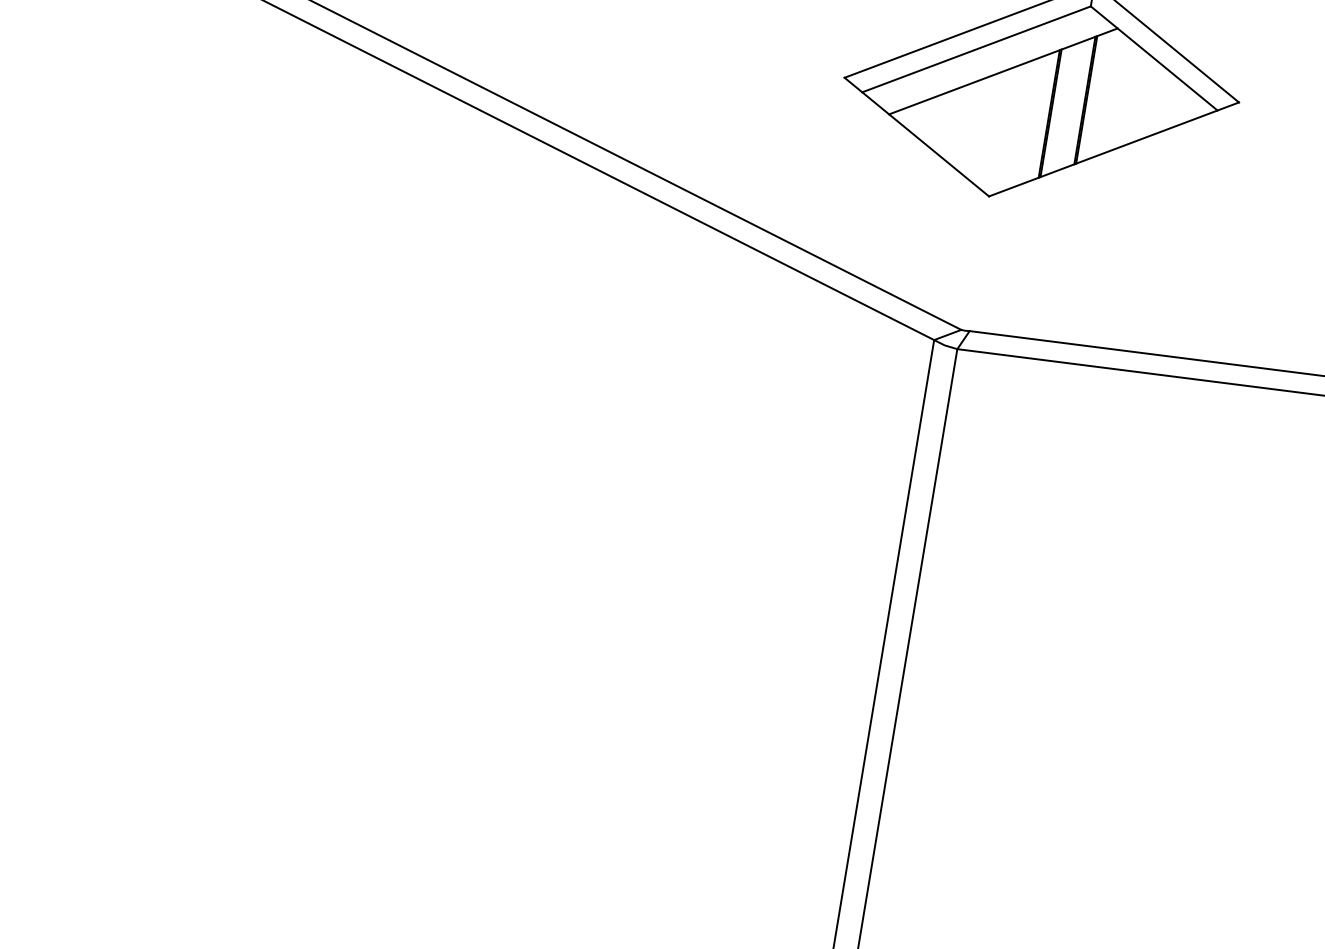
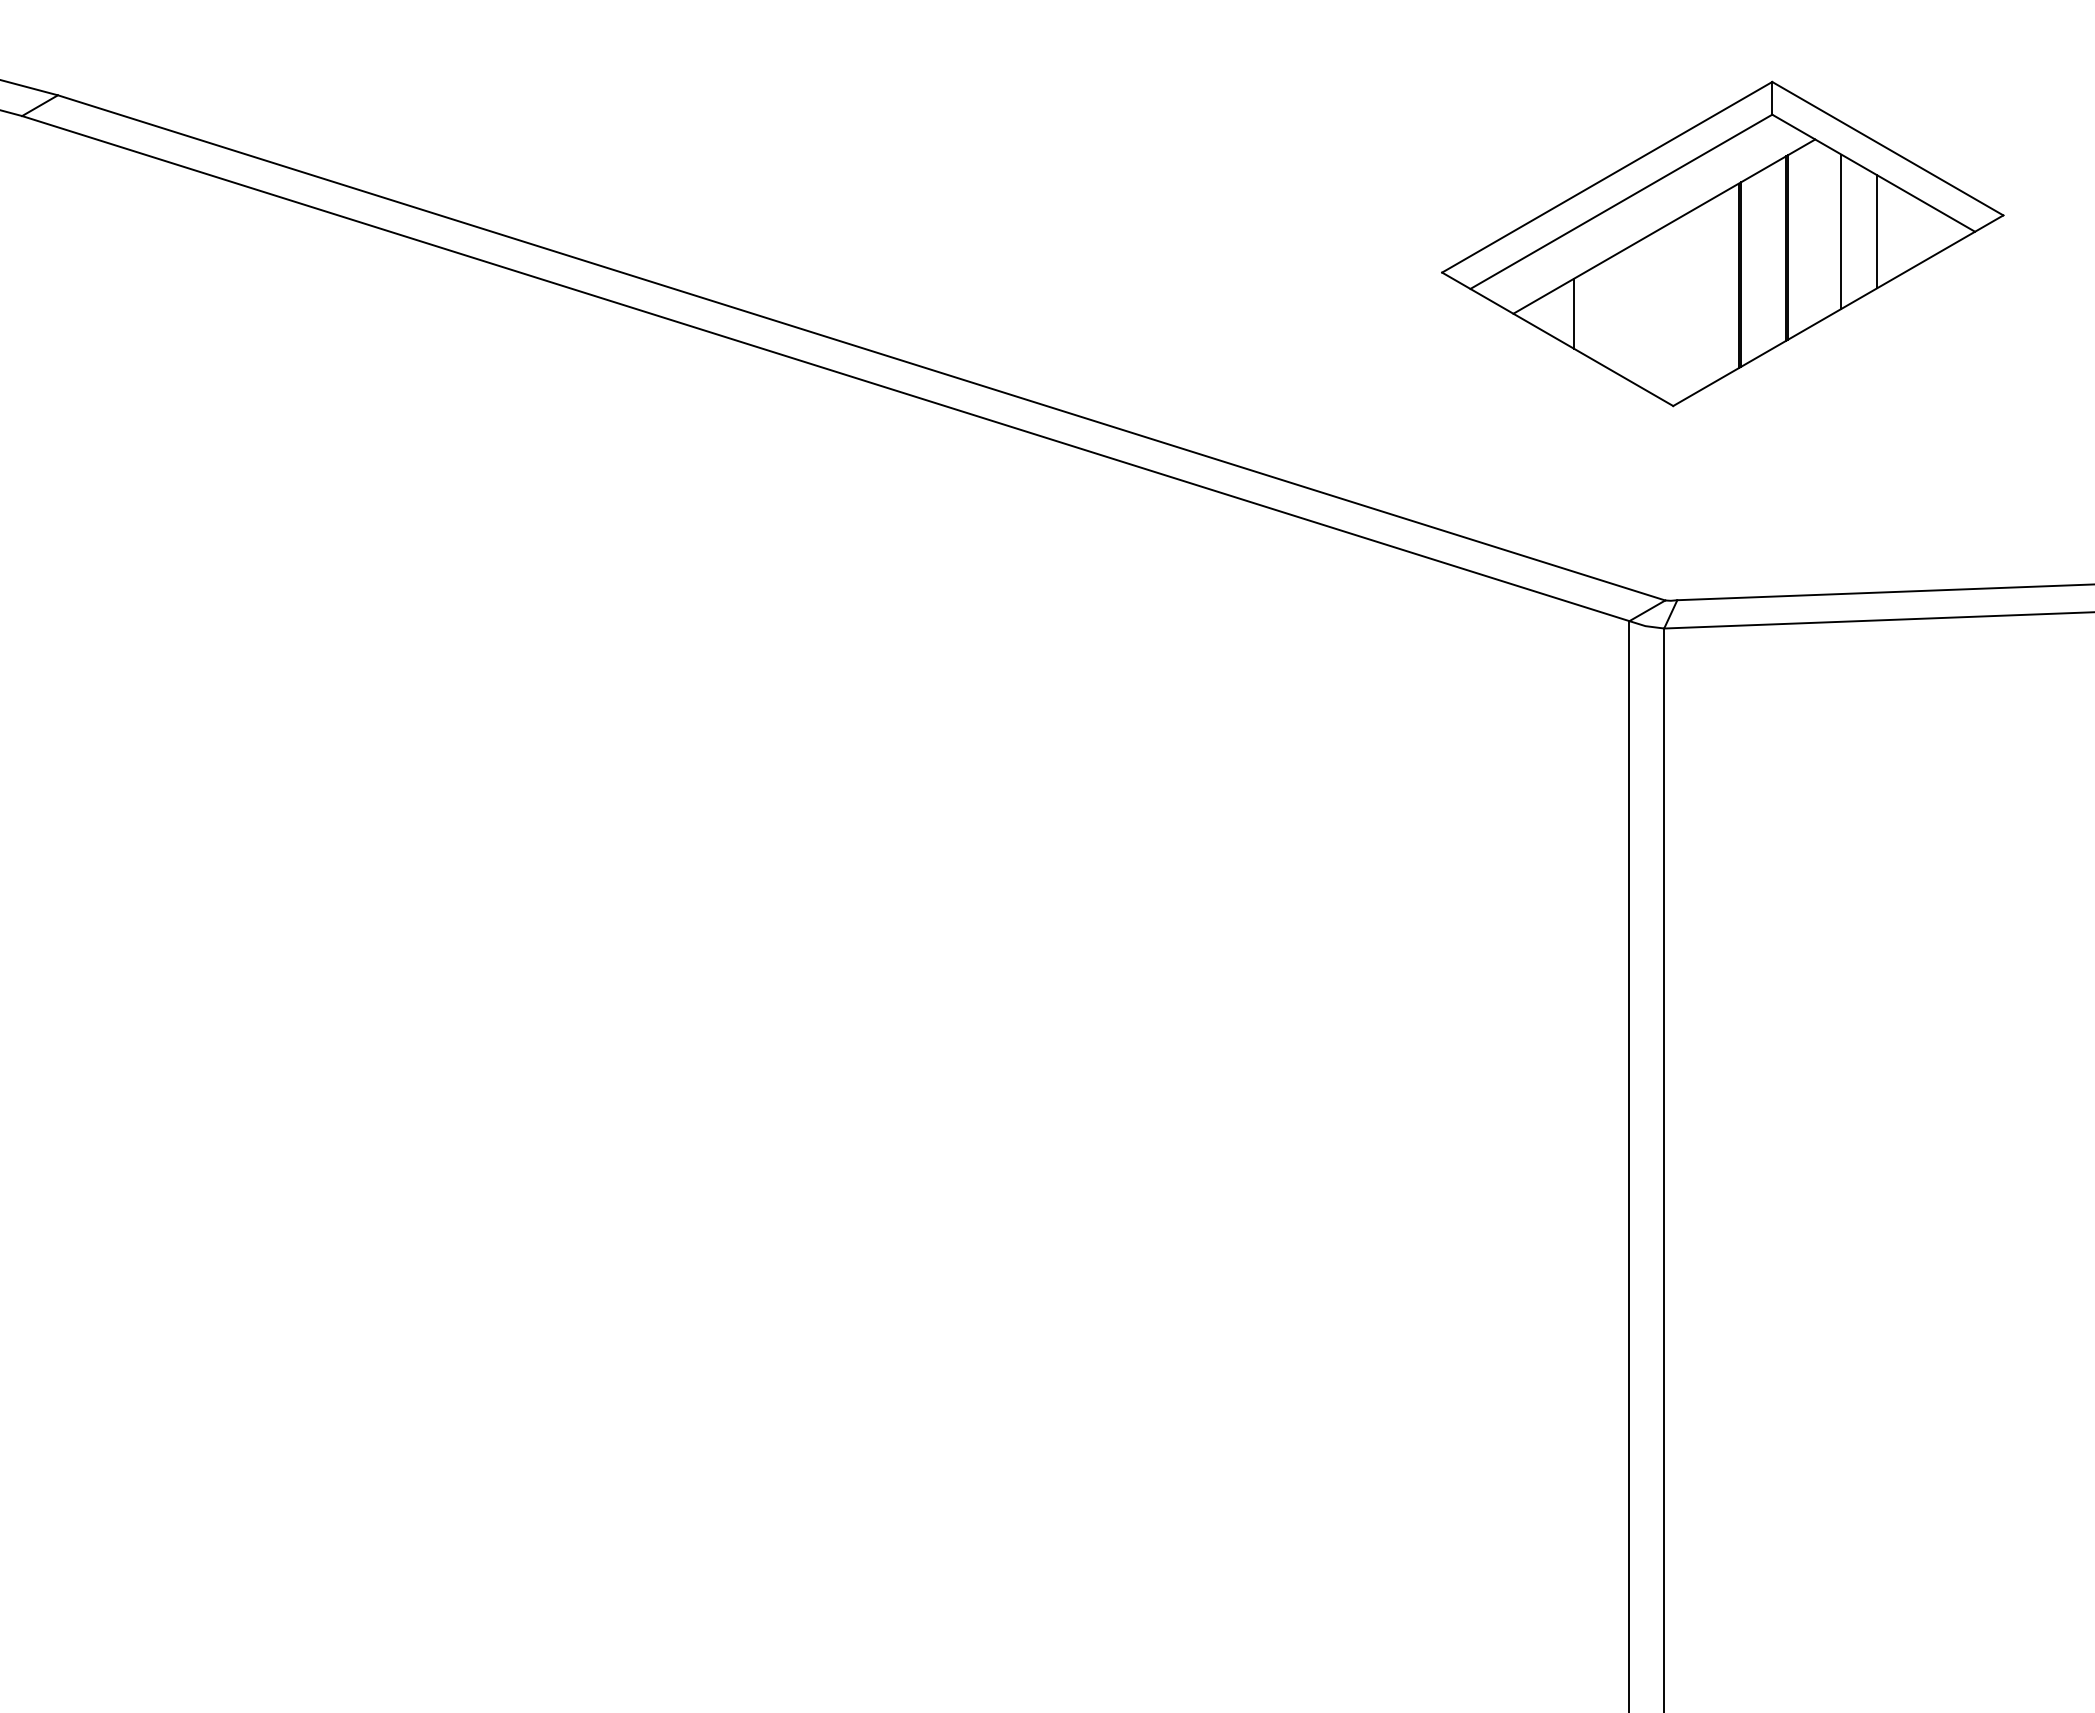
line: (1125, 95) -> (1841, 231), added
line: (1150, 99) -> (1877, 231), added
line: (930, 121) -> (1573, 313), added

